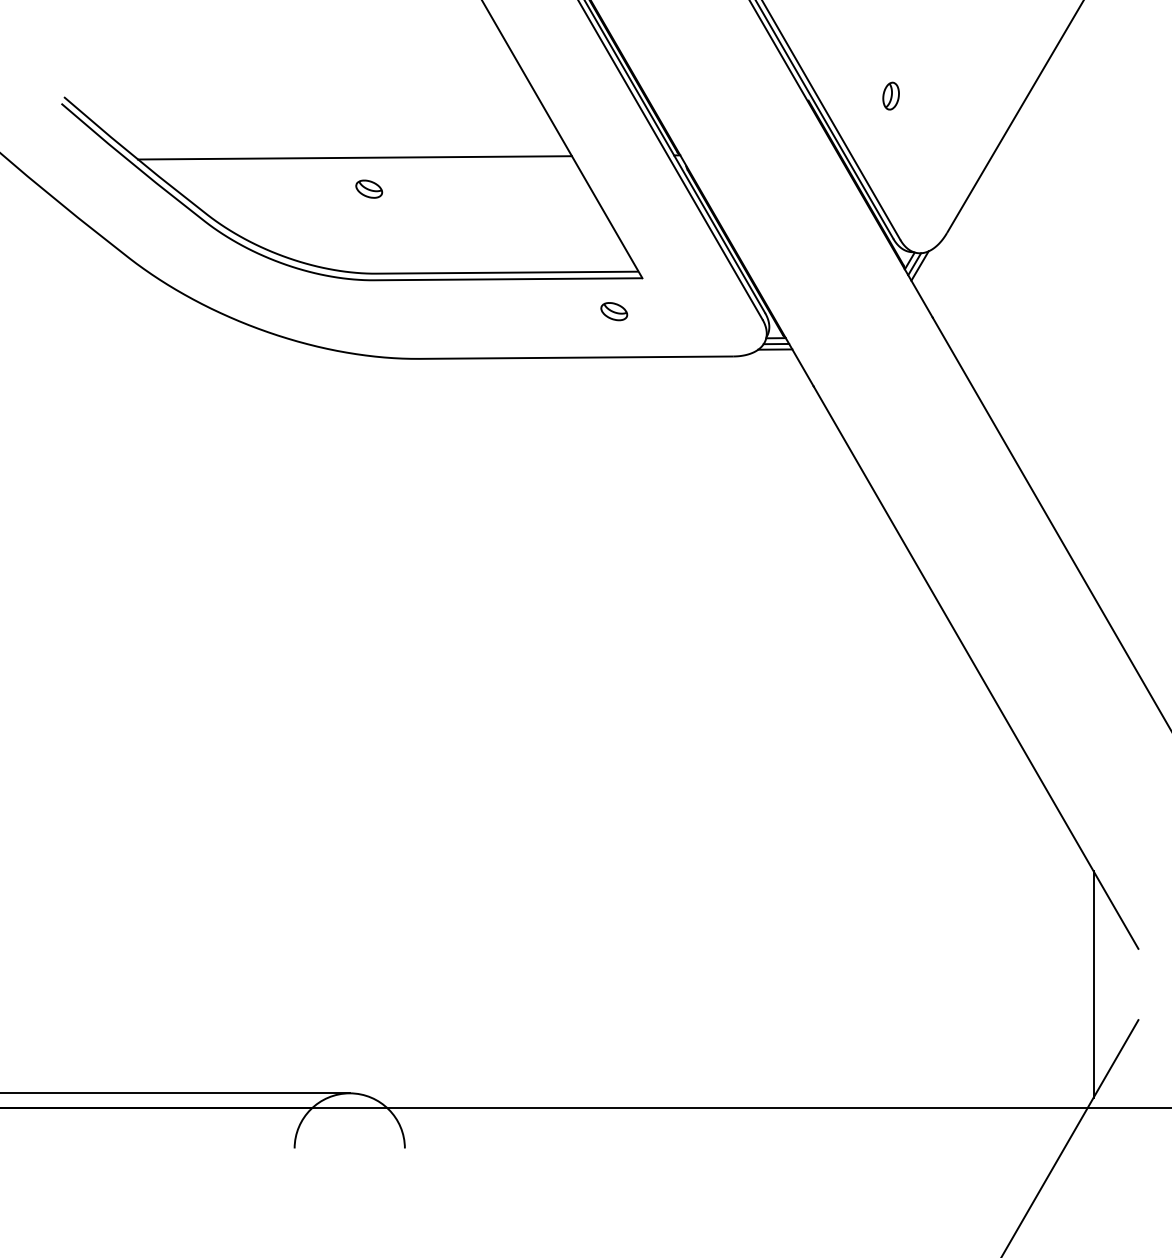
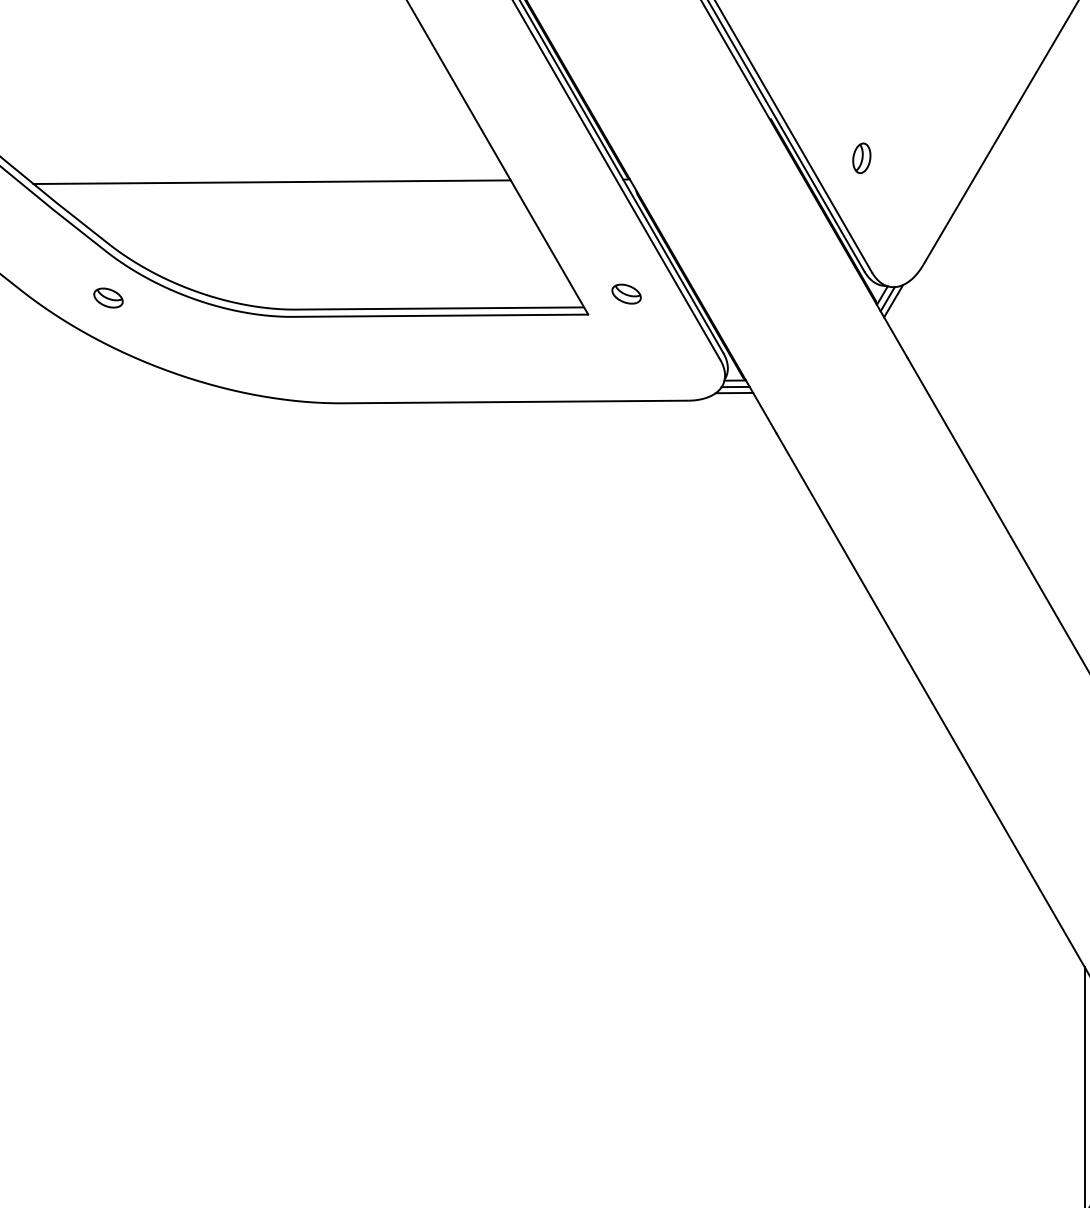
part: (890, 95) -> (861, 157), moved
part: (369, 188) -> (108, 297), moved
part: (614, 311) -> (626, 294), moved

